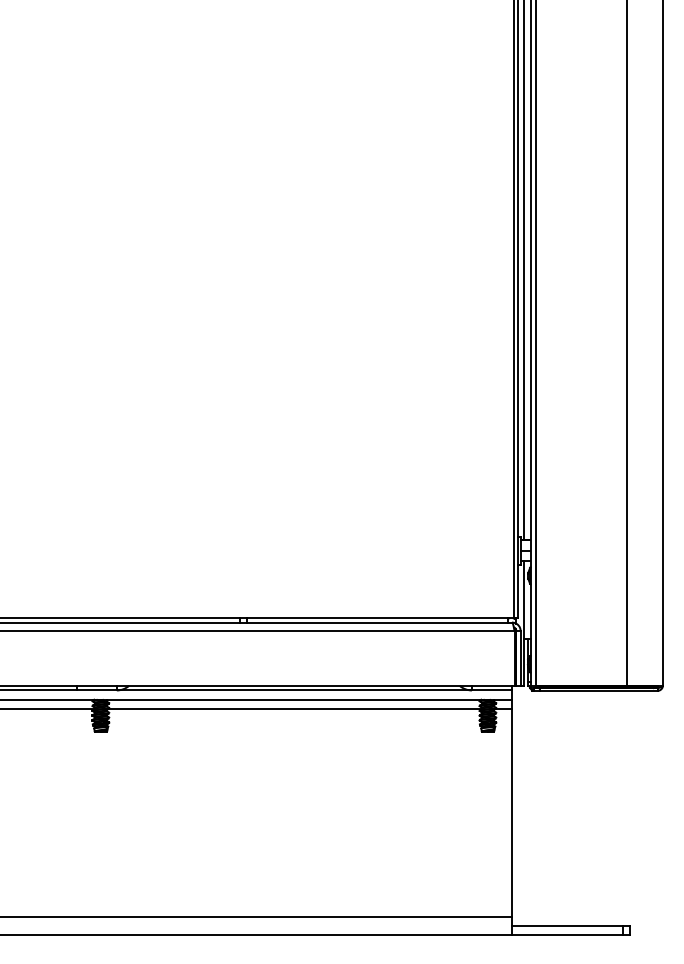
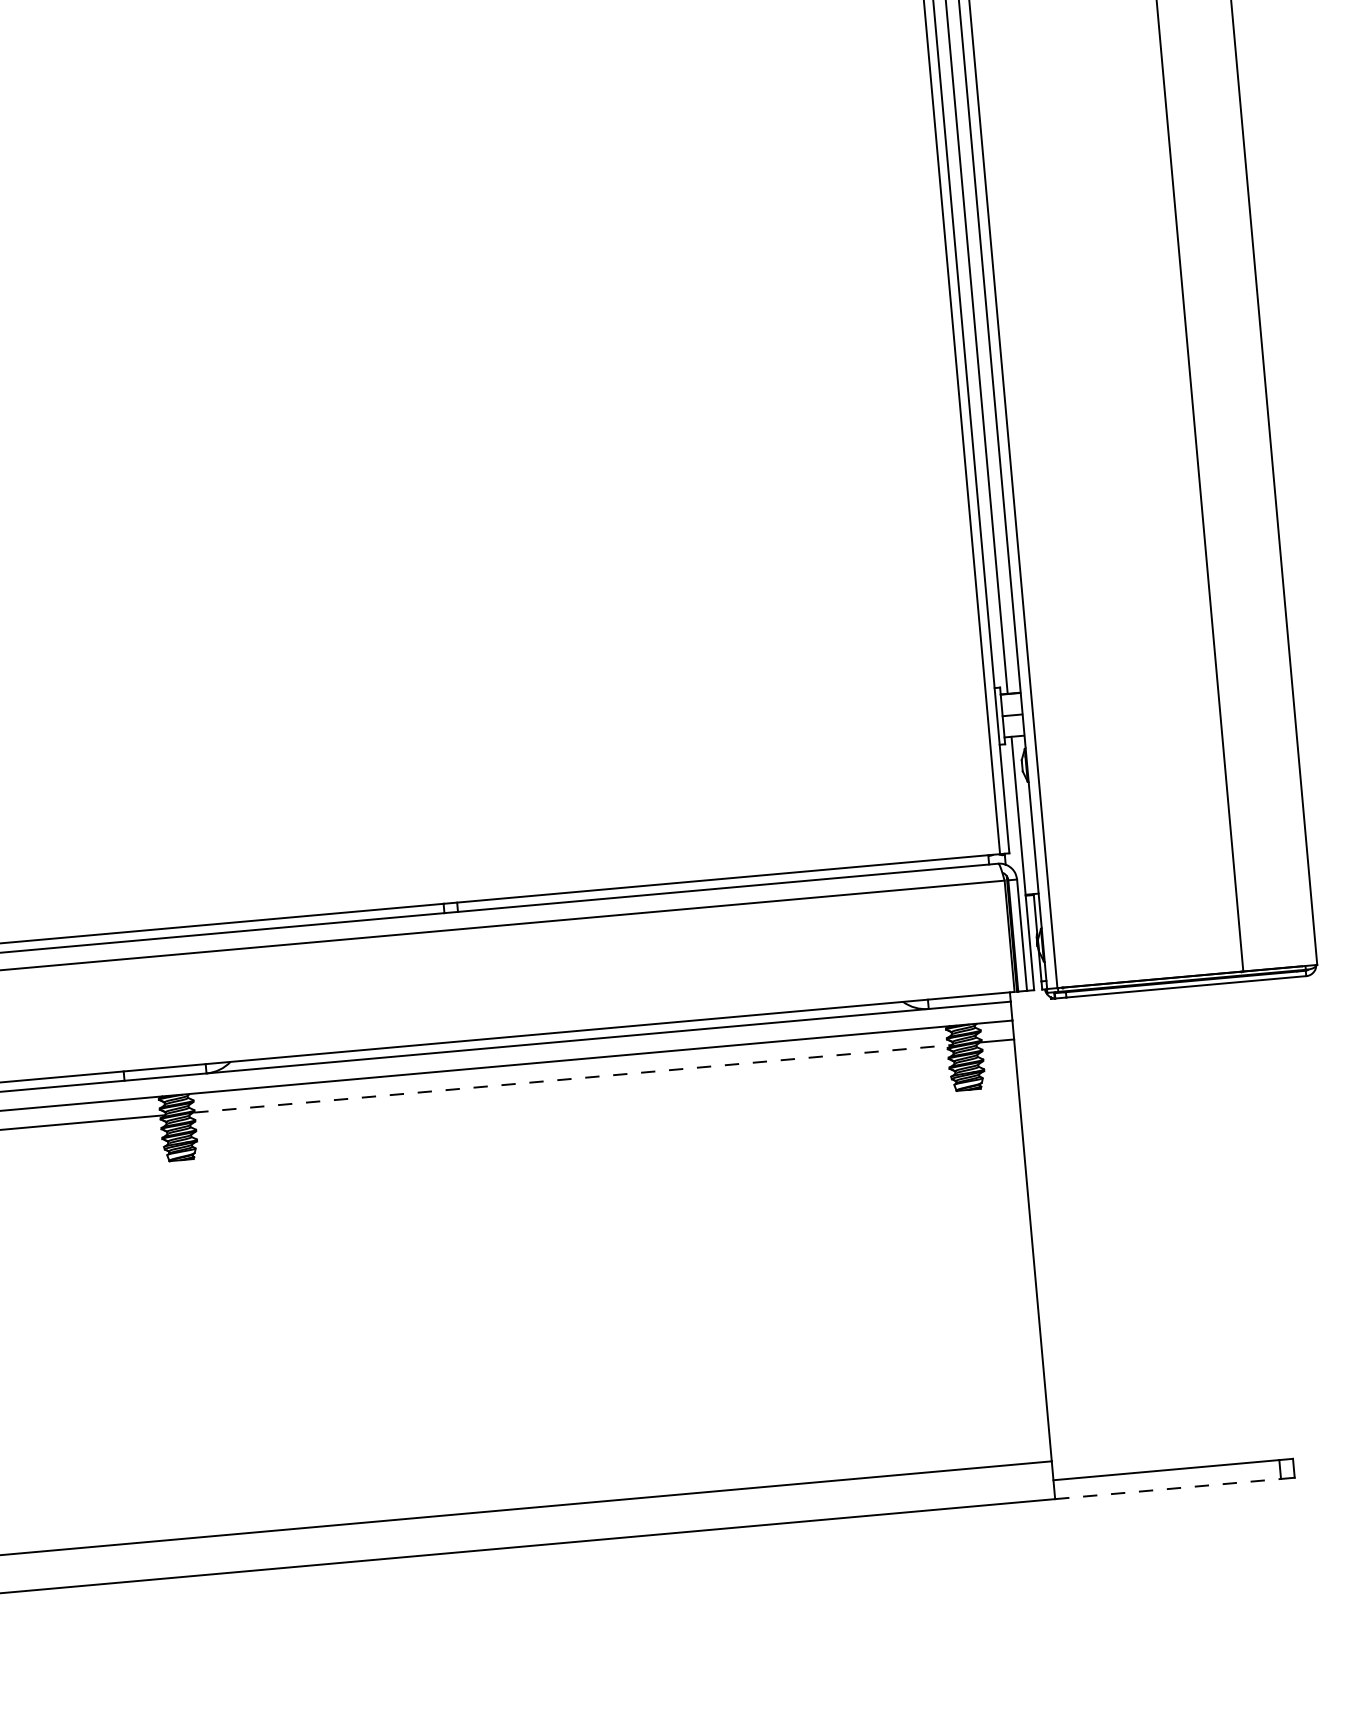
line: (295, 709) -> (573, 1079), solid -> dashed
line: (567, 935) -> (1167, 1489), solid -> dashed

